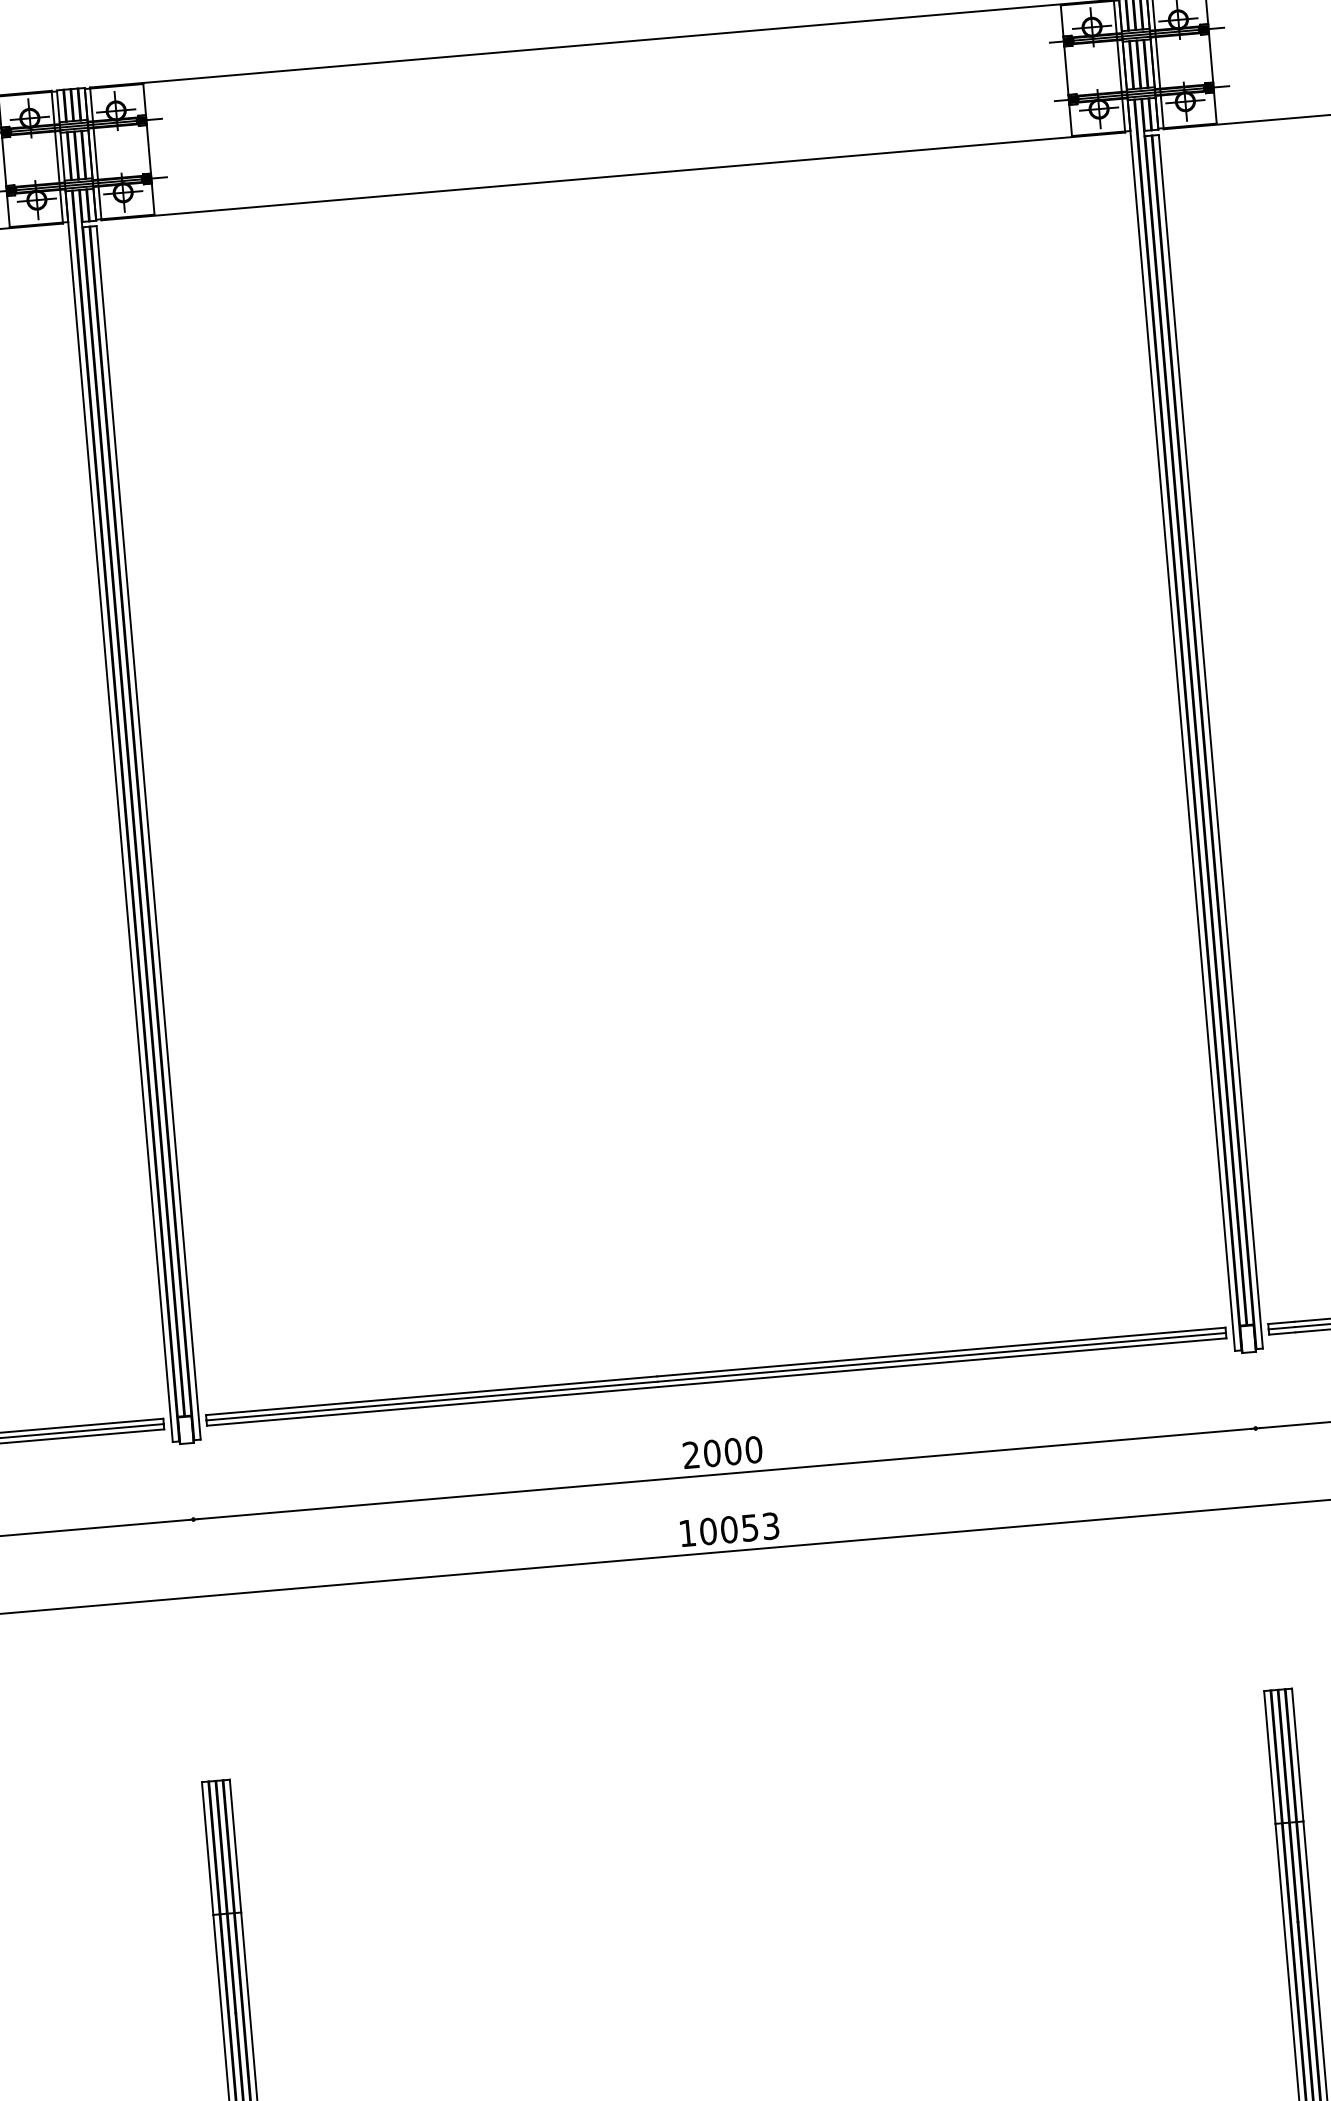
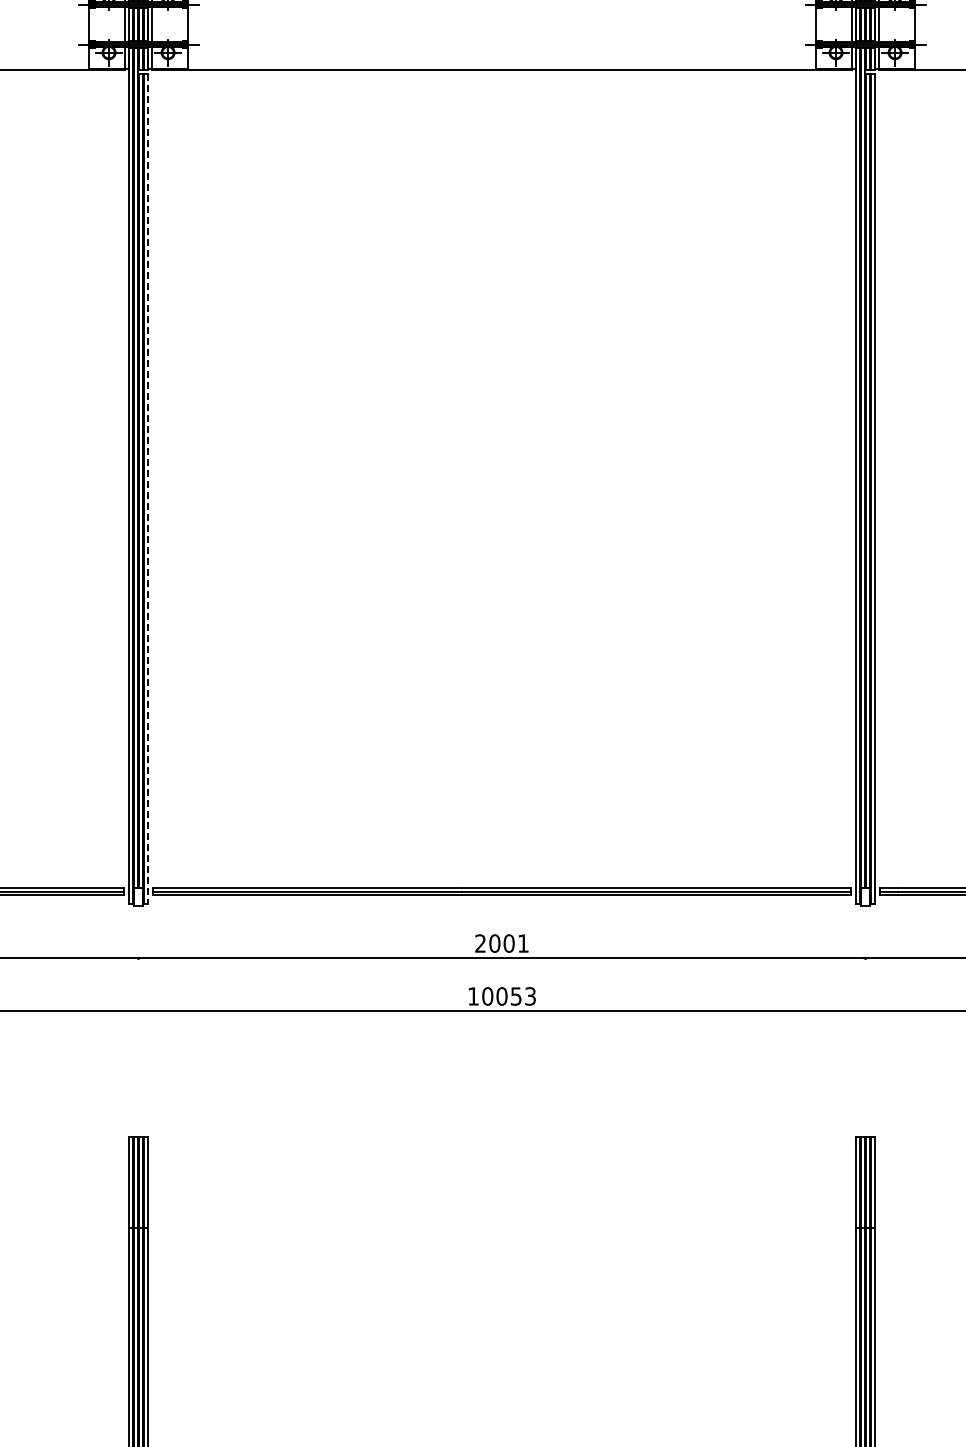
line: (149, 833) -> (148, 489), solid -> dashed
text: (754, 1449) -> (523, 943), 2000 -> 2001

